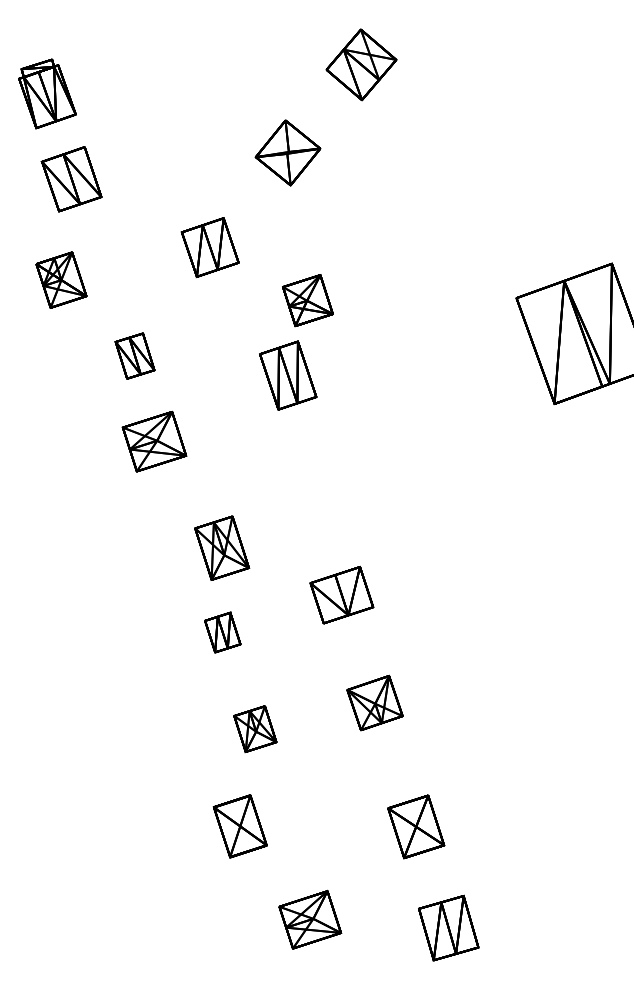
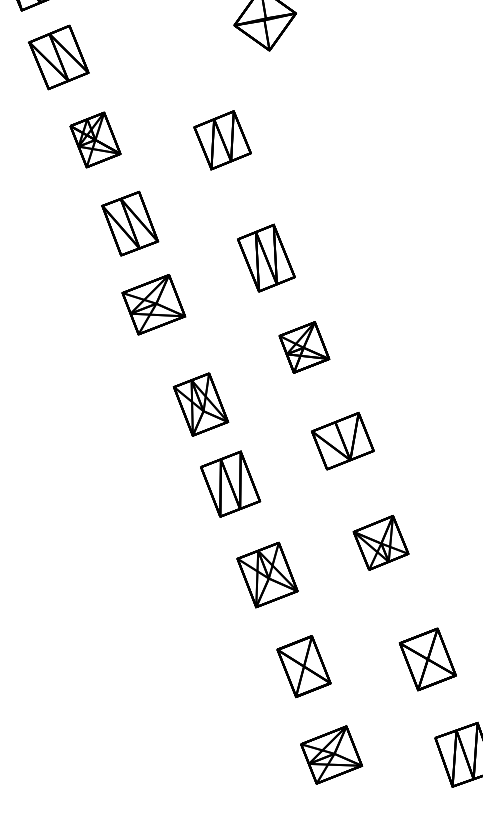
part: (209, 247) -> (221, 140), moved
part: (61, 279) -> (95, 139), moved
part: (307, 300) -> (303, 347), moved
part: (134, 355) -> (129, 223), size x1.43
part: (288, 375) -> (266, 258), moved
part: (222, 547) -> (201, 403), moved
part: (222, 632) -> (230, 484), size x1.67
part: (255, 728) -> (267, 574), size x1.43
part: (239, 826) -> (303, 666), moved

